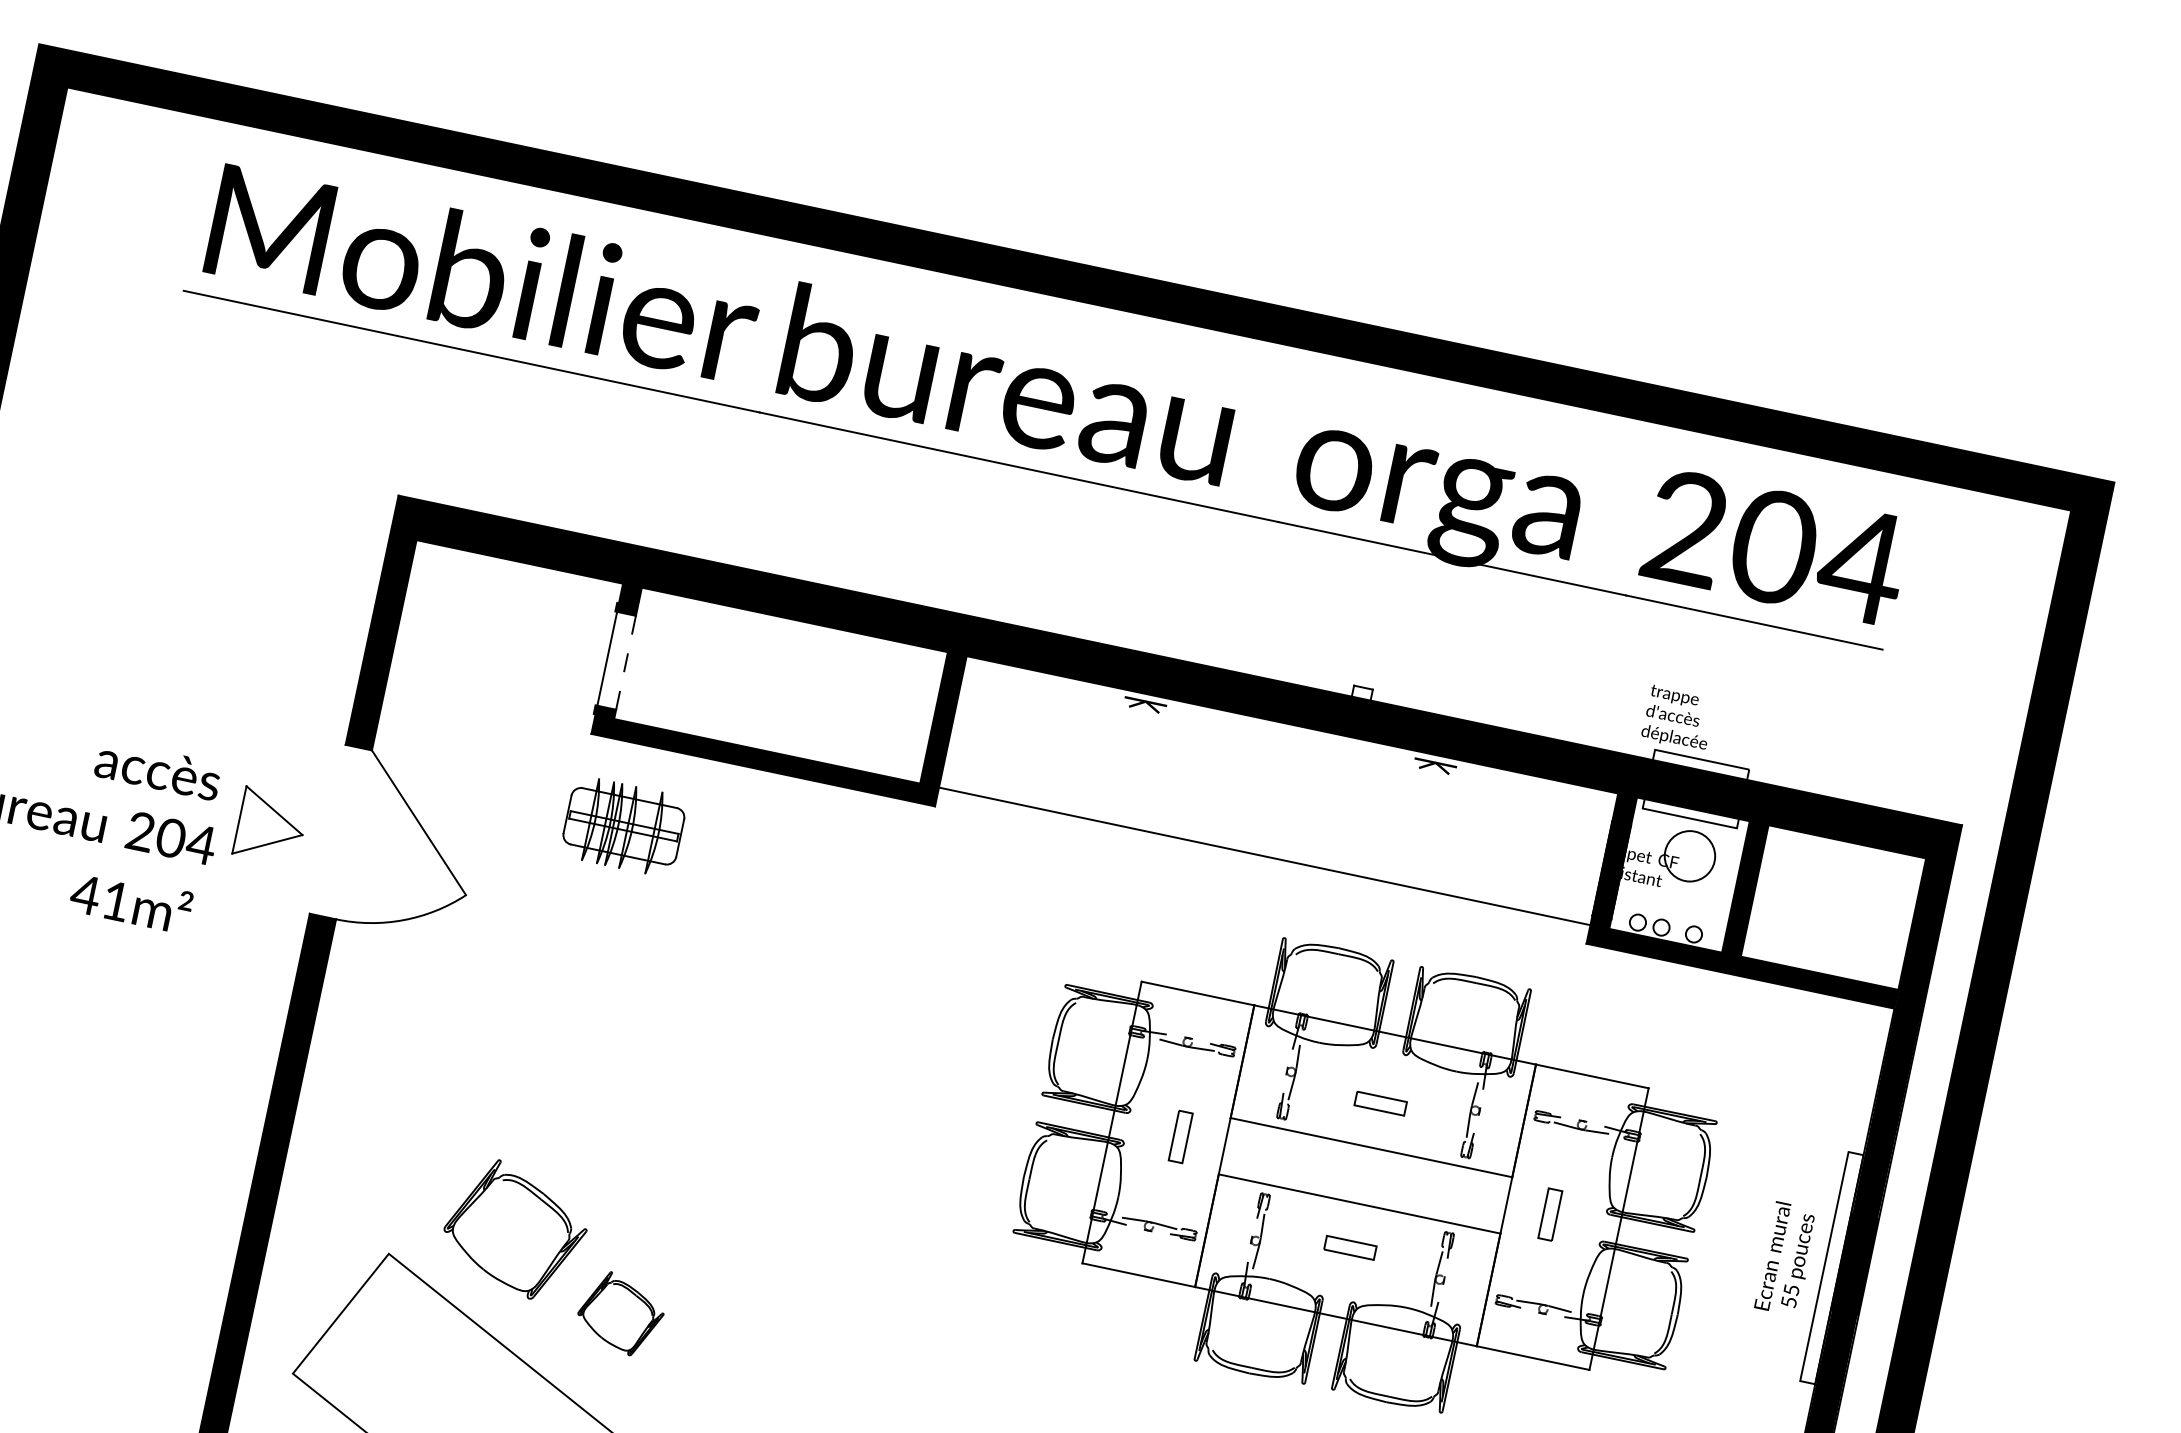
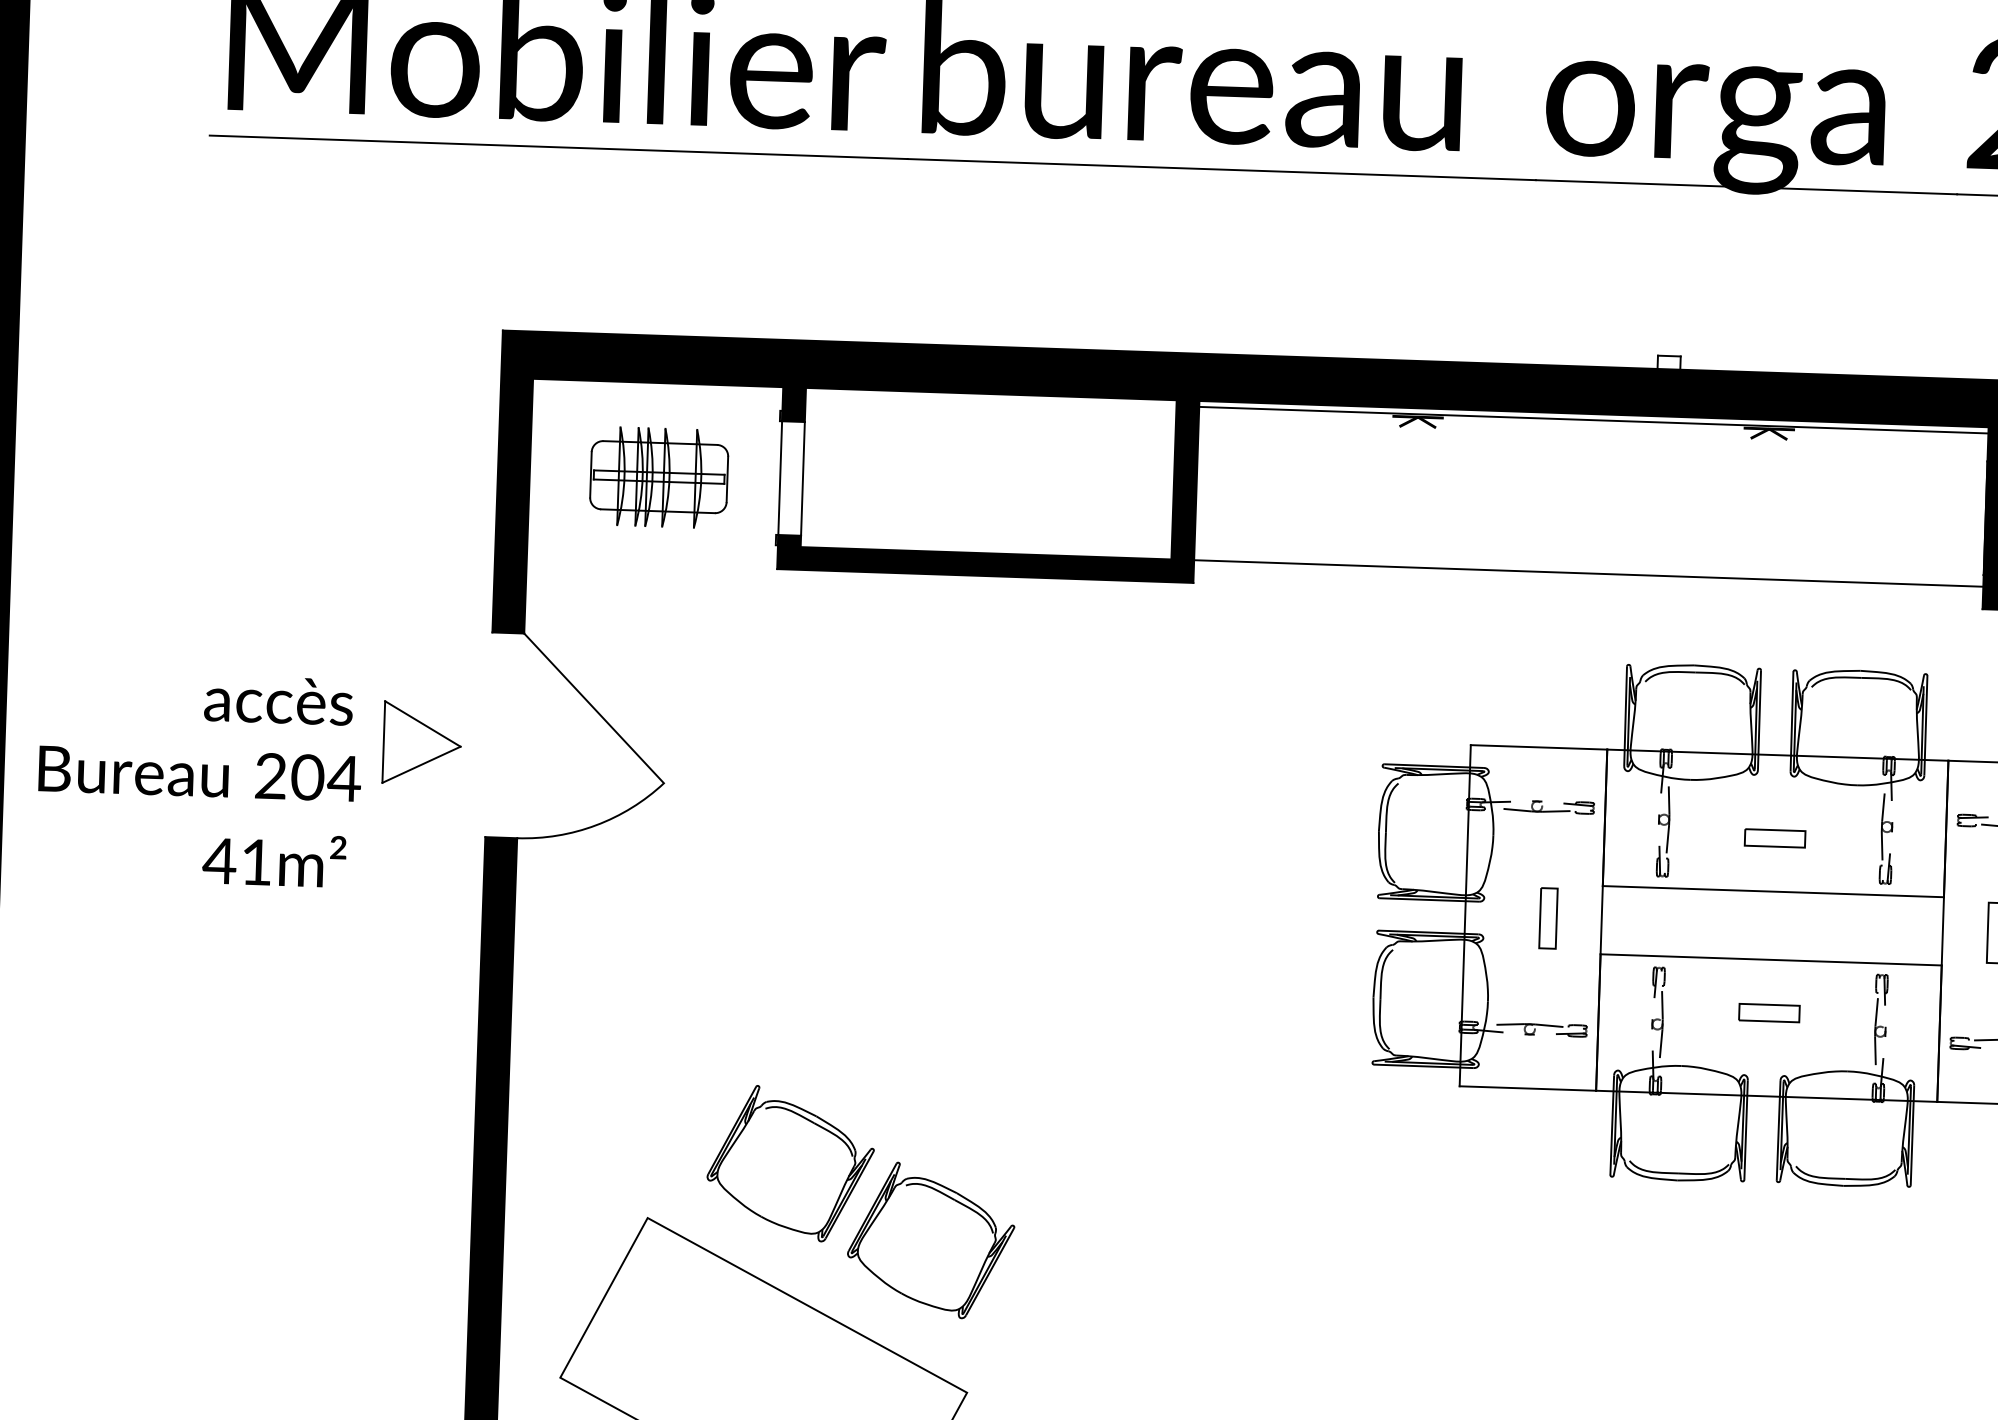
line: (626, 662) -> (803, 478), dashed -> solid
line: (1291, 729) -> (1593, 419), added
part: (623, 826) -> (658, 477), moved
part: (620, 1313) -> (930, 1239), size x1.67

